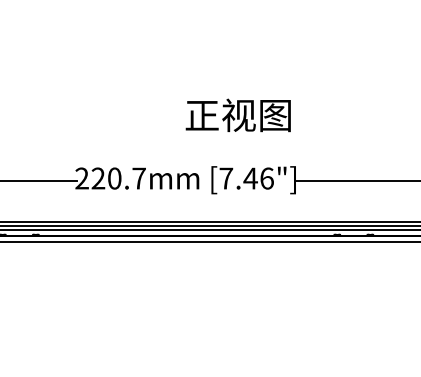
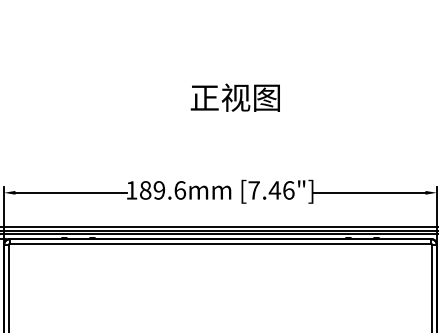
text: (237, 115) -> (234, 97), moved
text: (111, 178) -> (156, 190), 220.7mm -> 189.6mm

